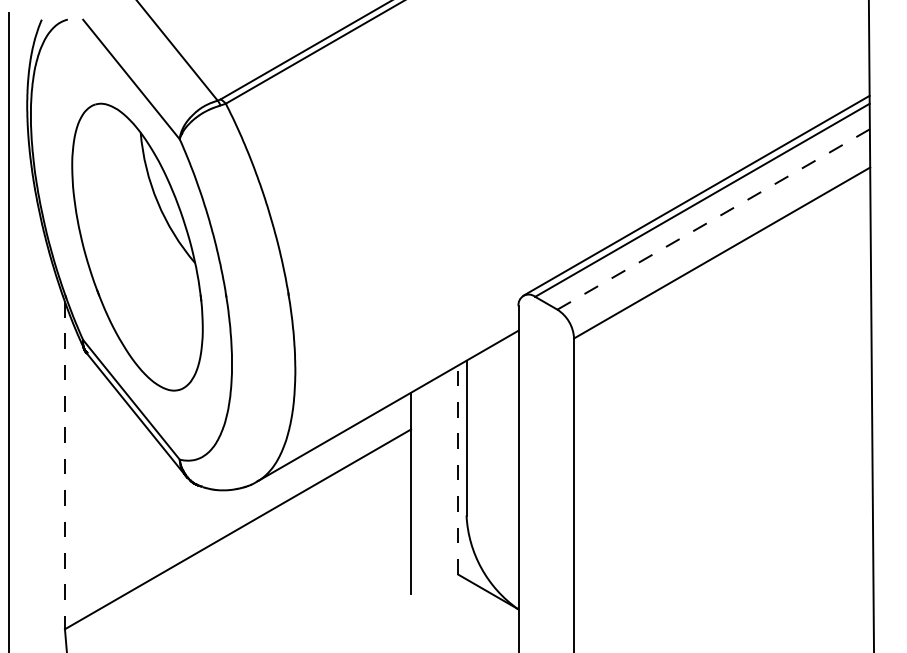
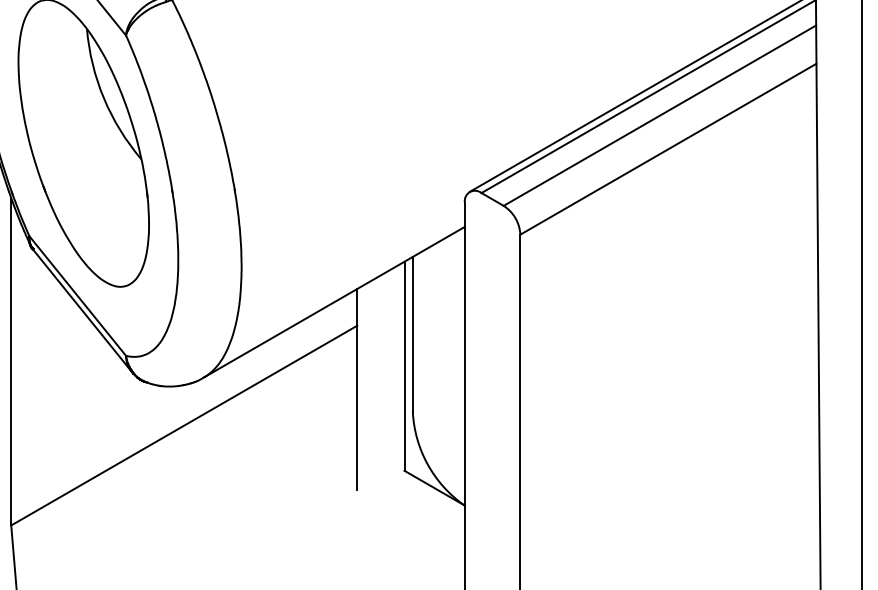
line: (713, 219) -> (659, 115), dashed -> solid
line: (64, 465) -> (10, 361), dashed -> solid
line: (458, 470) -> (404, 366), dashed -> solid

